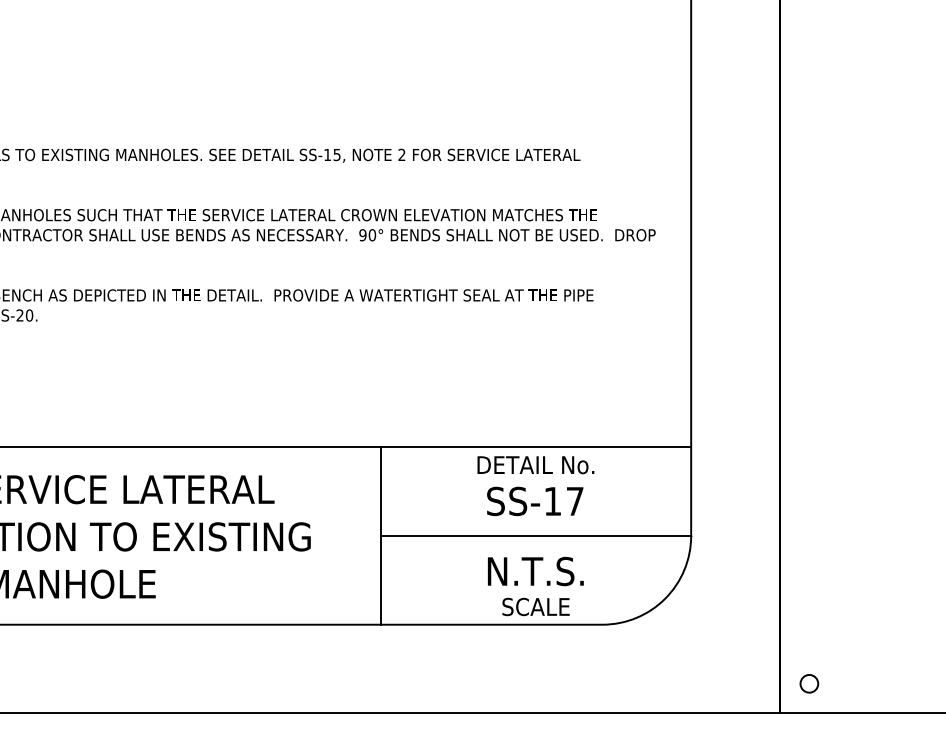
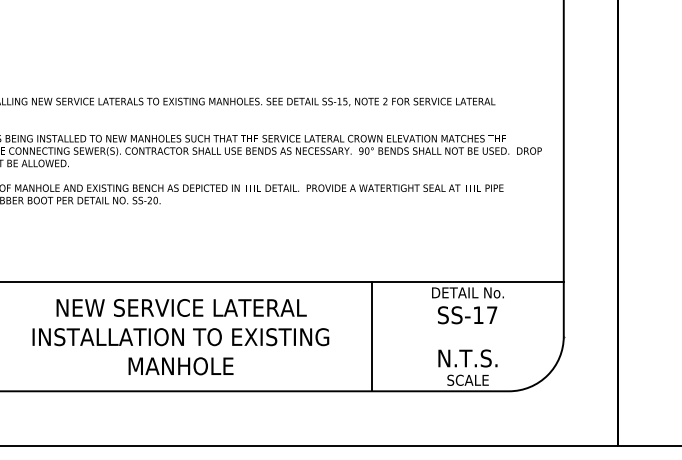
line: (535, 535) -> (467, 336), removed
circle: (809, 683) -> (636, 427), removed

